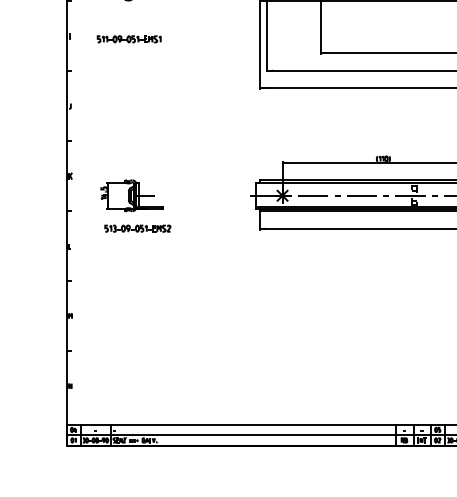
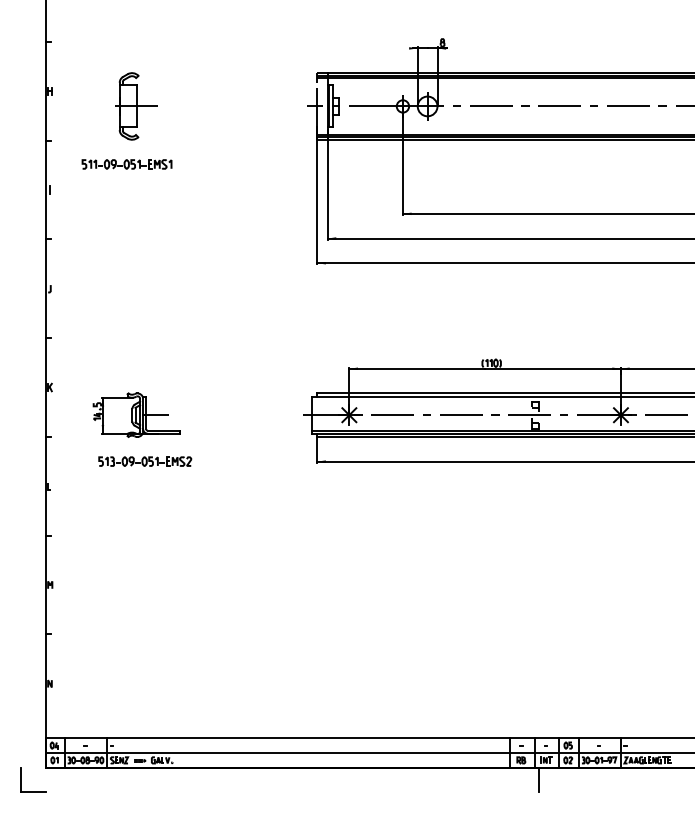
part: (128, 39) -> (126, 164), moved
part: (50, 454) -> (21, 779), added
line: (417, 454) -> (539, 779), added

